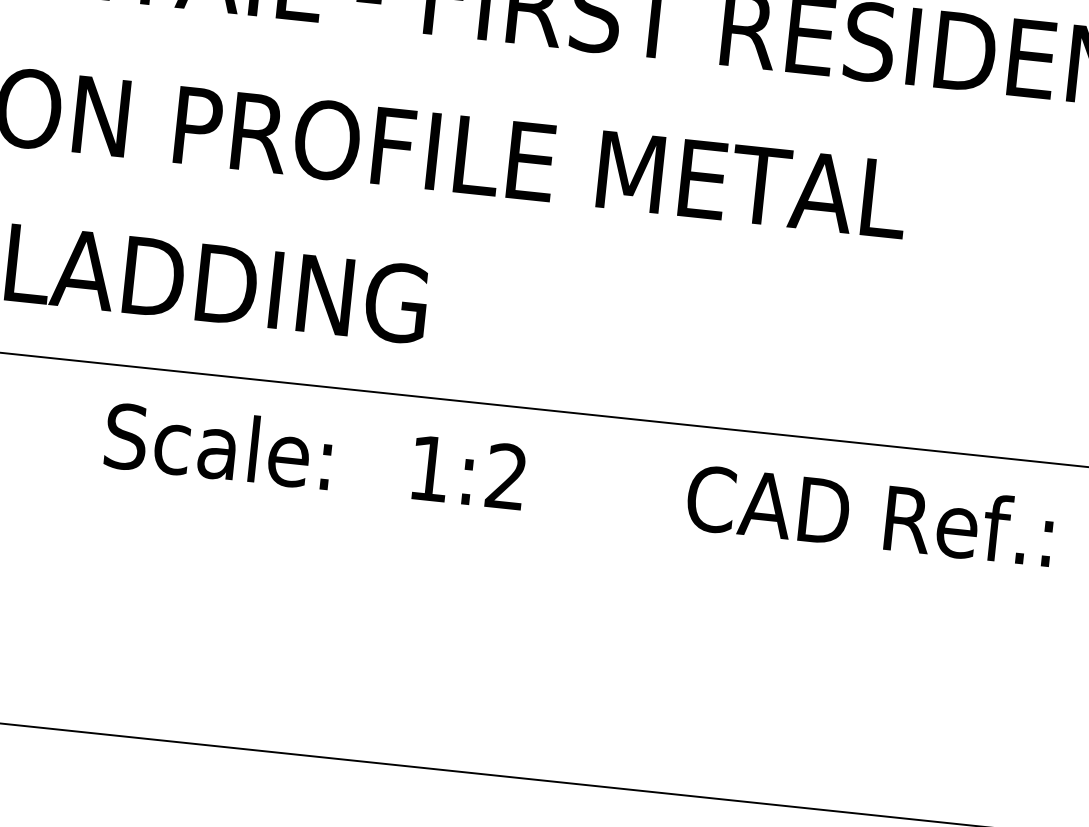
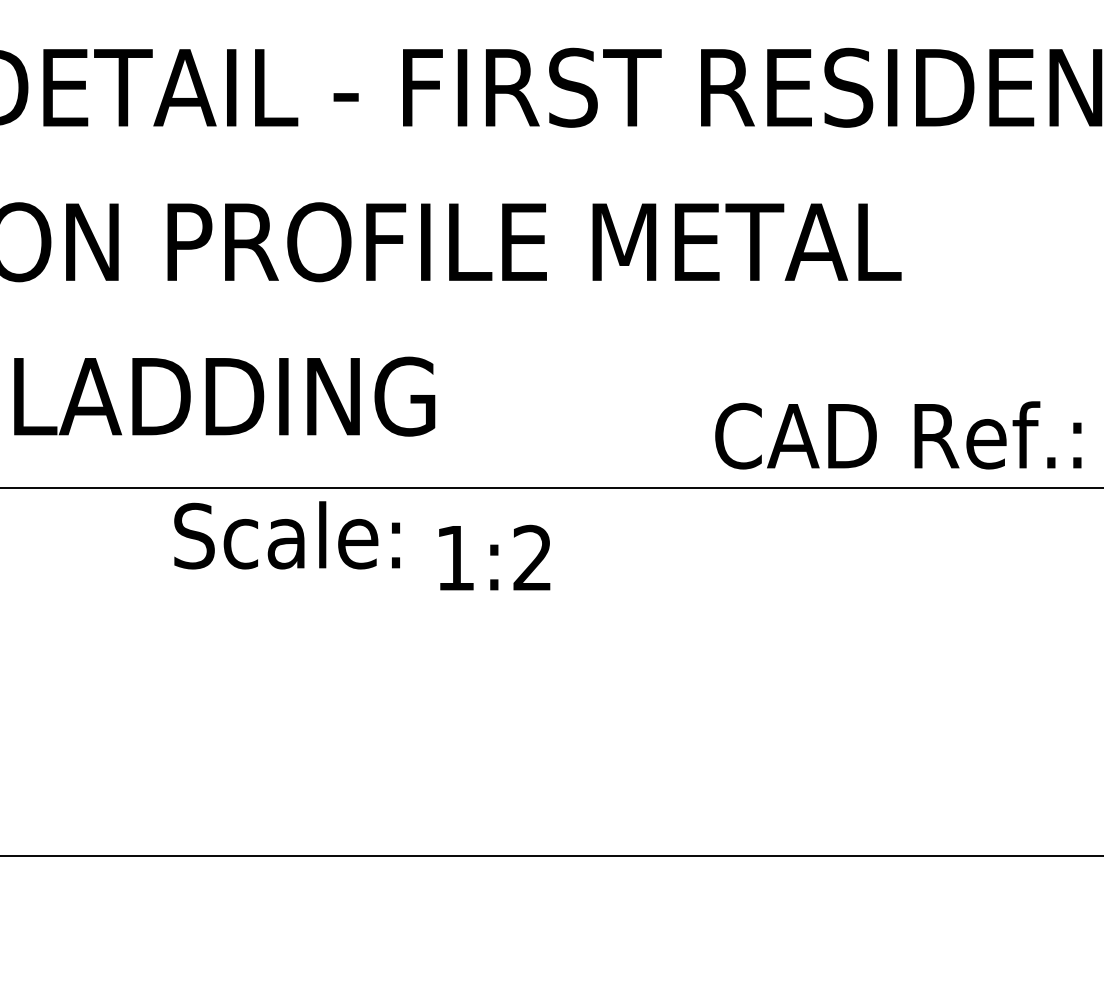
text: (218, 445) -> (286, 535), moved
text: (870, 515) -> (898, 435), moved

